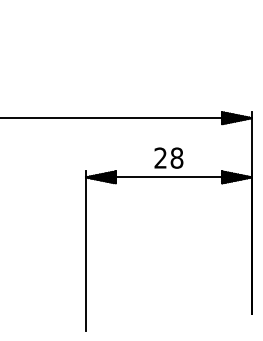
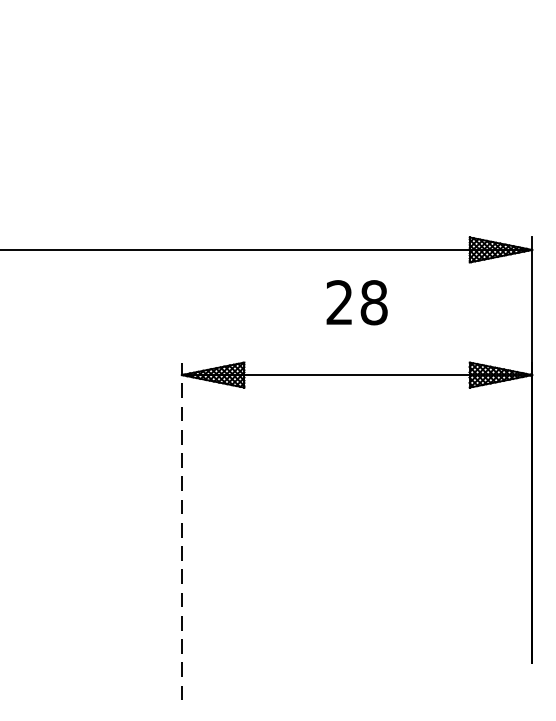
text: (168, 157) -> (356, 301), moved
line: (86, 251) -> (182, 531), solid -> dashed

